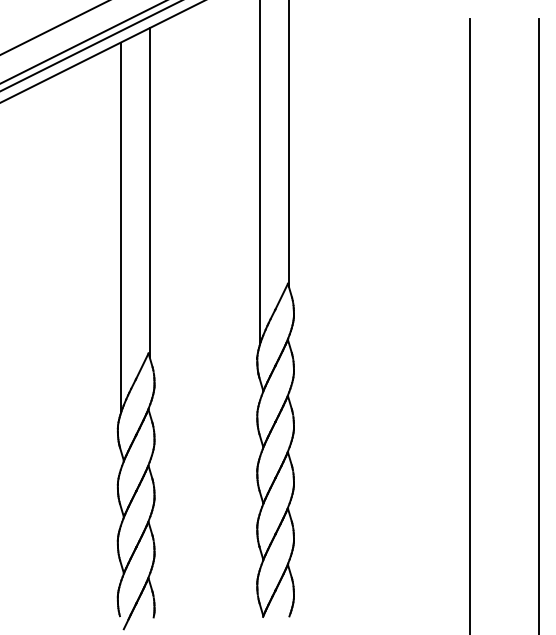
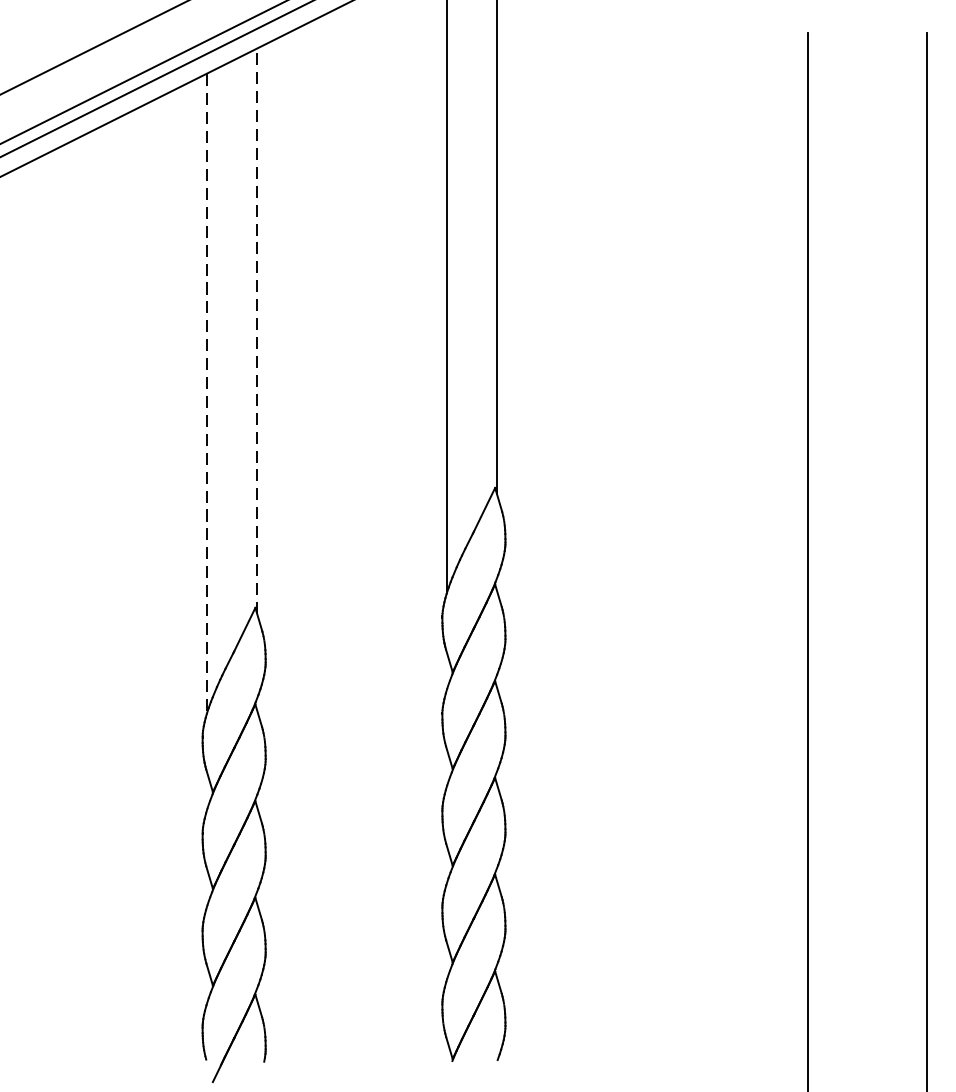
line: (149, 192) -> (257, 331), solid -> dashed
line: (120, 227) -> (207, 391), solid -> dashed

